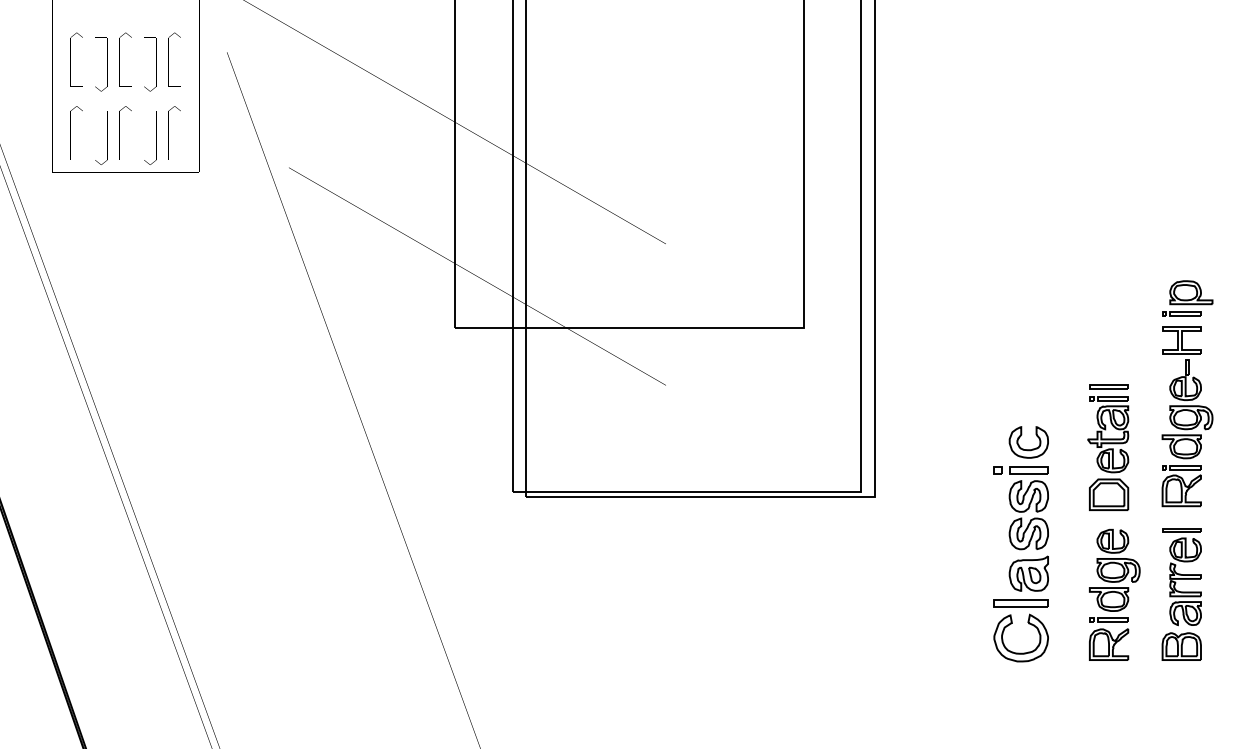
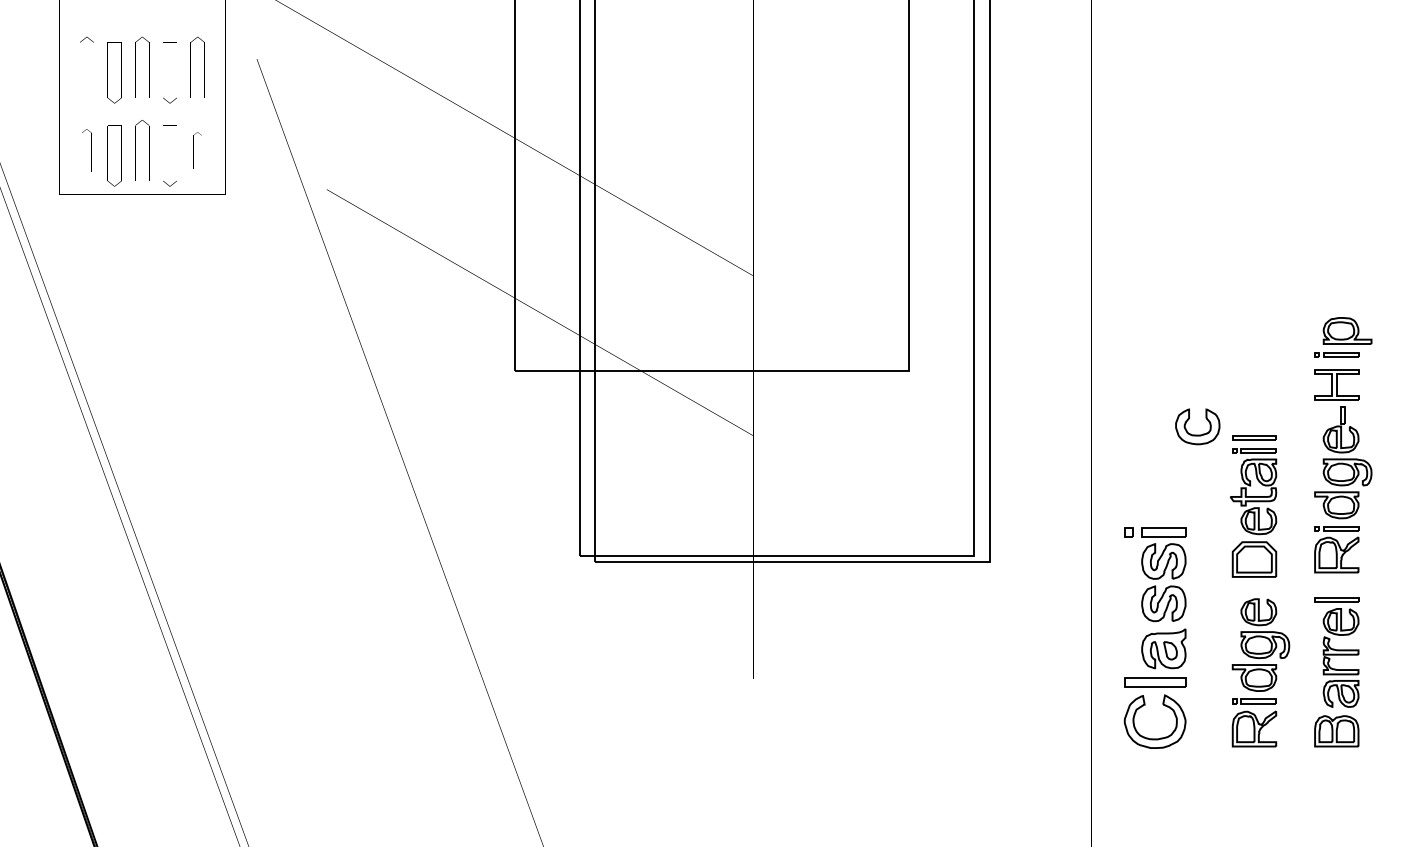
part: (76, 132) -> (86, 149), size x0.7
part: (174, 132) -> (197, 149), size x0.6
part: (1028, 449) -> (1197, 434), moved

